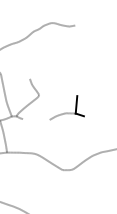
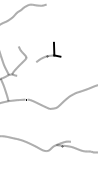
part: (68, 107) -> (48, 51), moved

